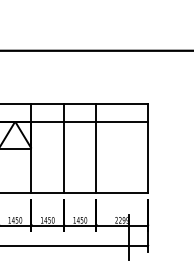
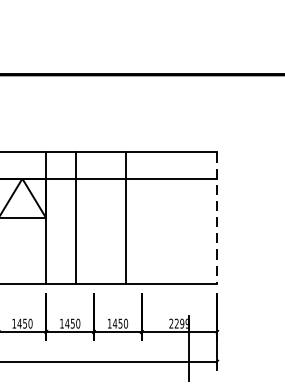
line: (63, 148) -> (75, 218), moved
line: (96, 148) -> (125, 218), moved
line: (148, 148) -> (218, 218), solid -> dashed

